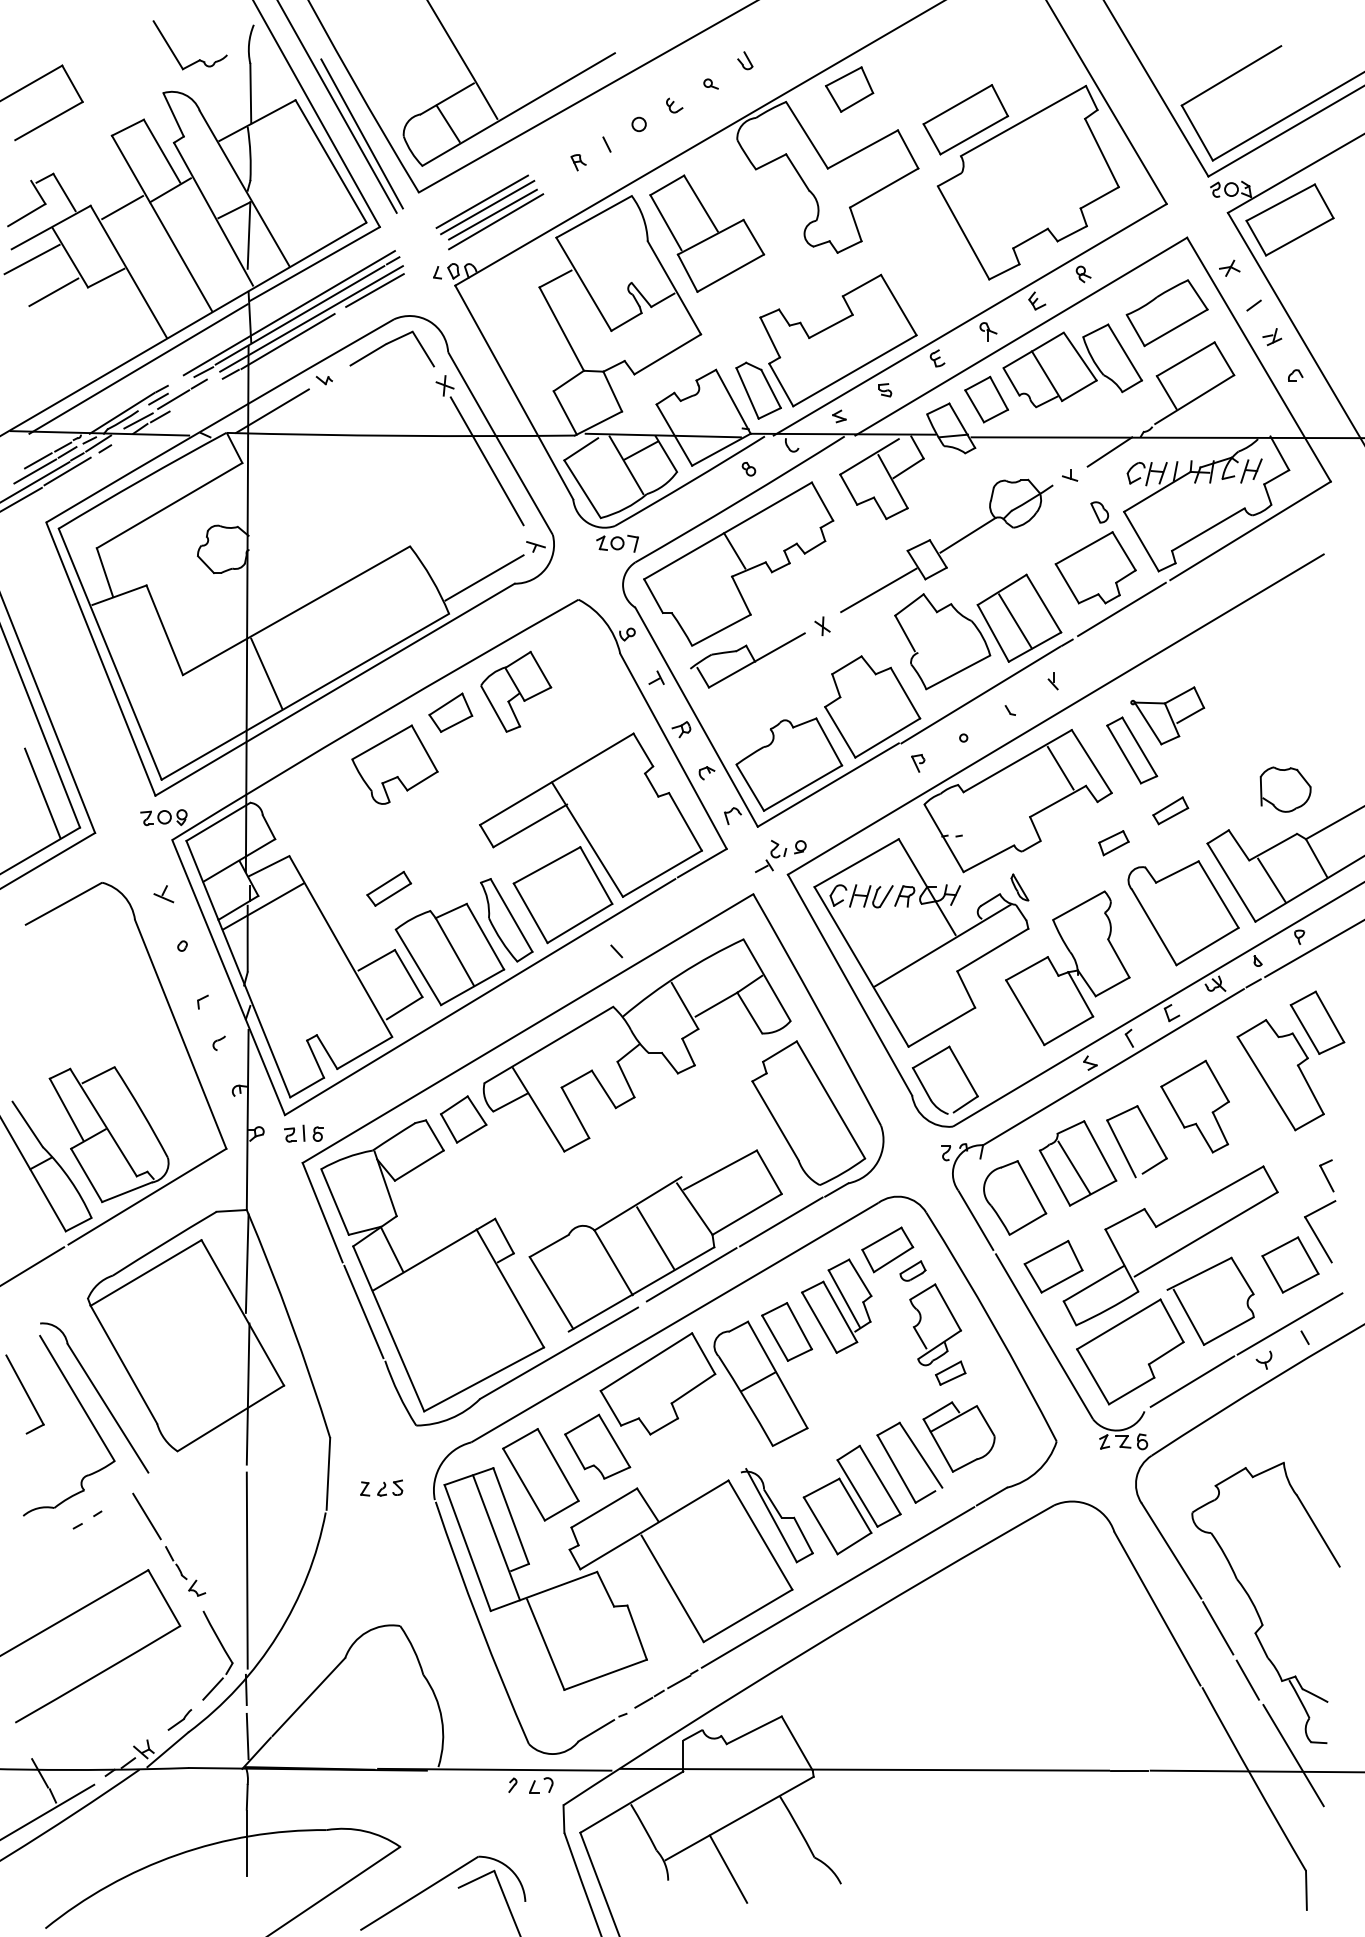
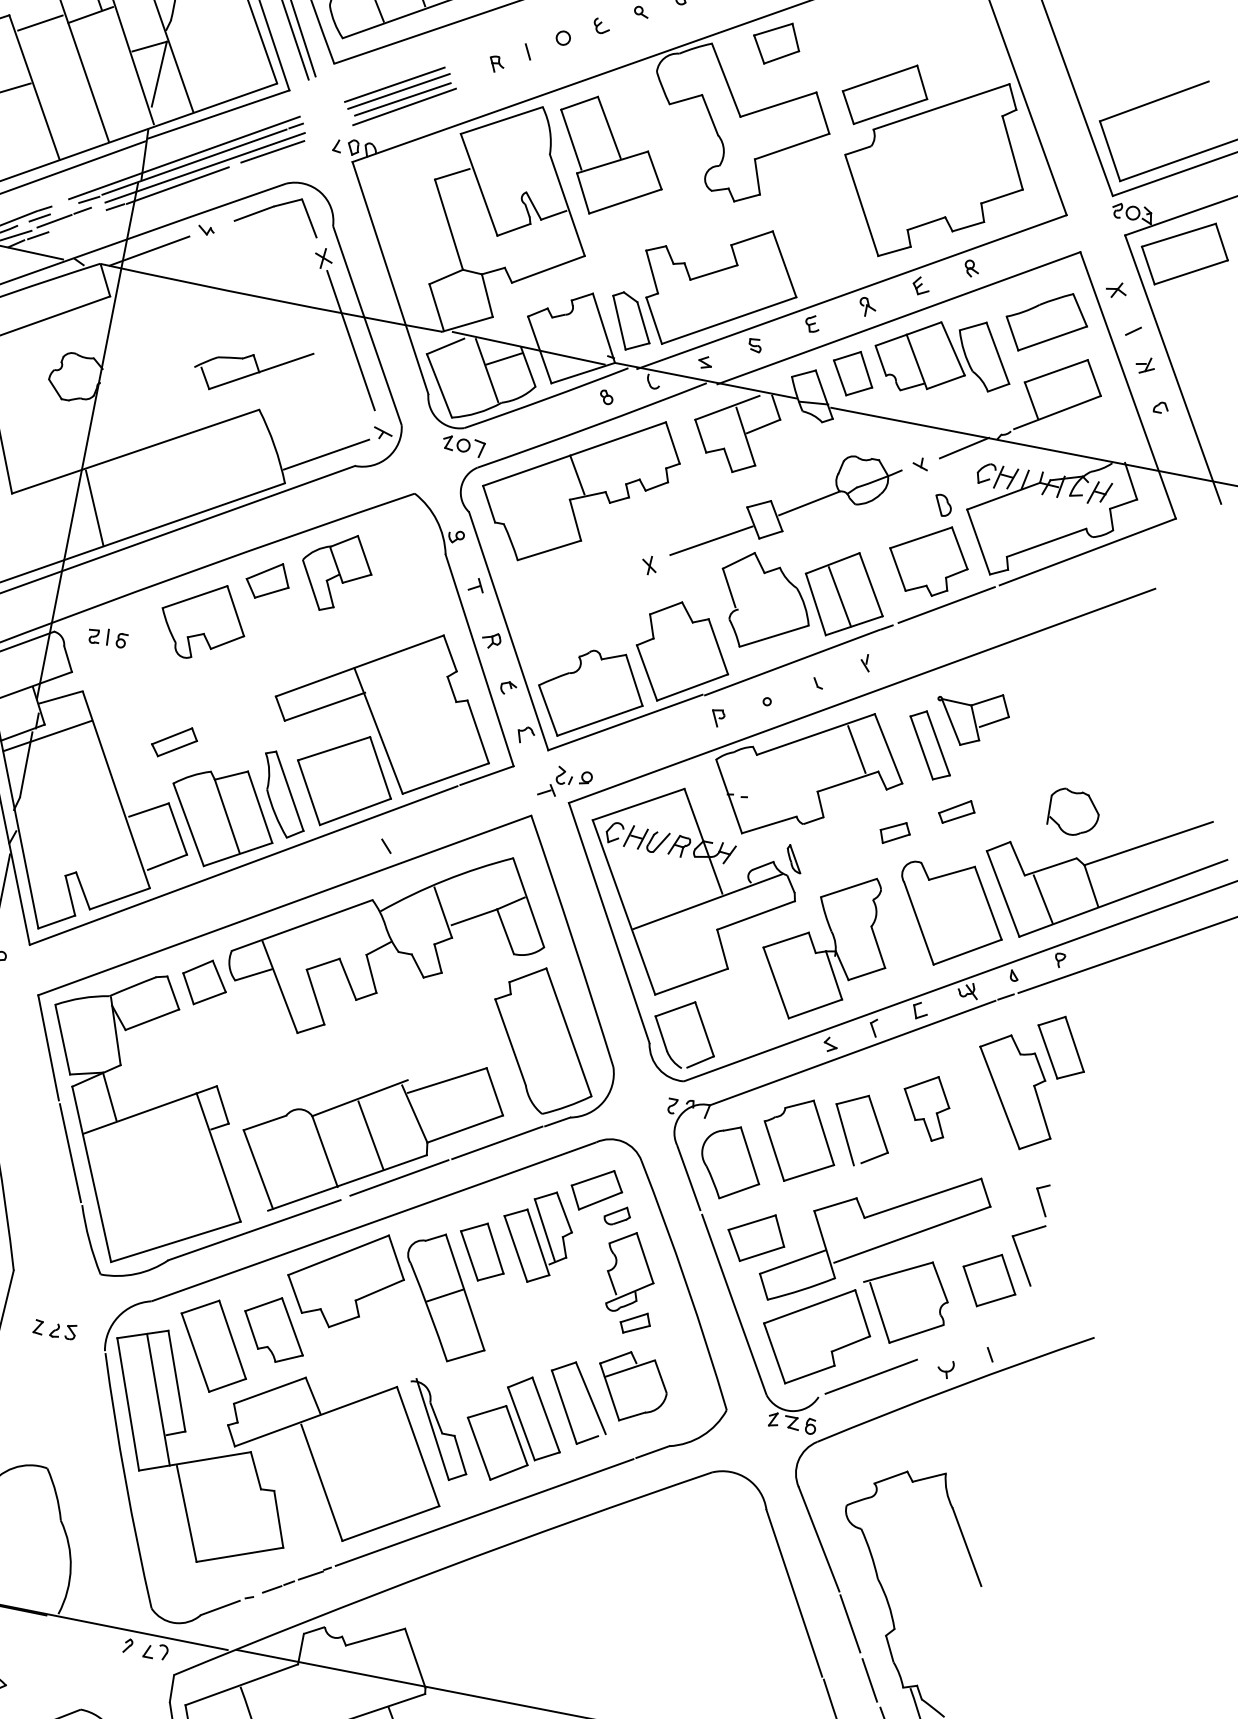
part: (747, 660) -> (252, 369), moved
part: (1194, 1106) -> (924, 1106), size x0.7
part: (303, 1133) -> (107, 637), moved
line: (1074, 1167) -> (795, 1144), removed
line: (1289, 1323) -> (977, 1337), removed

